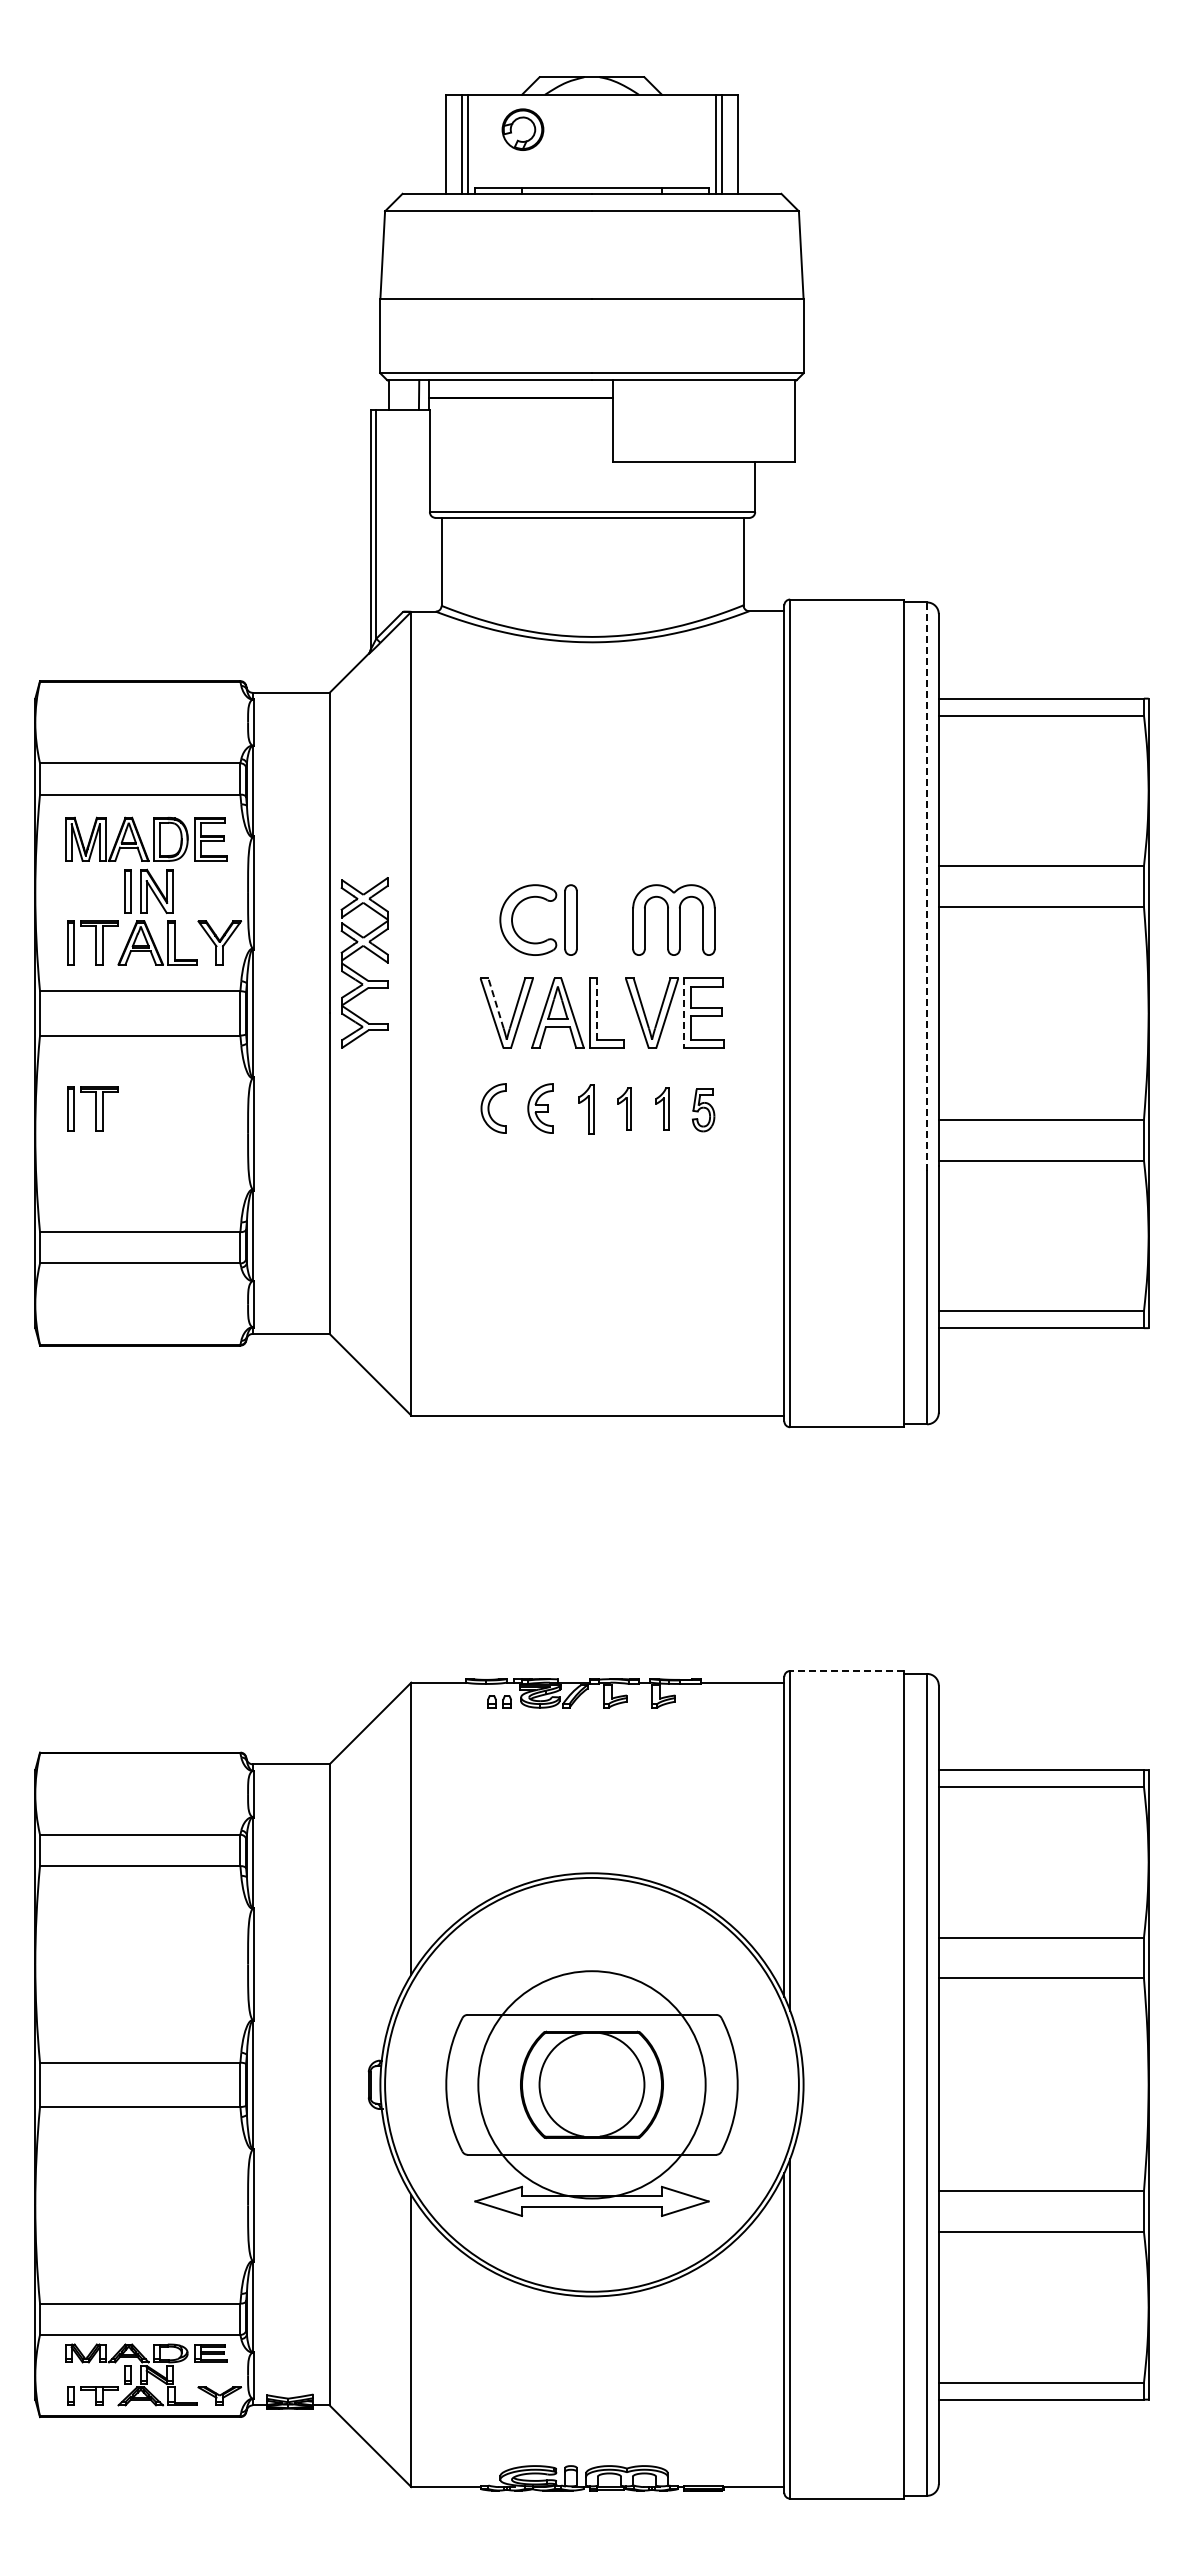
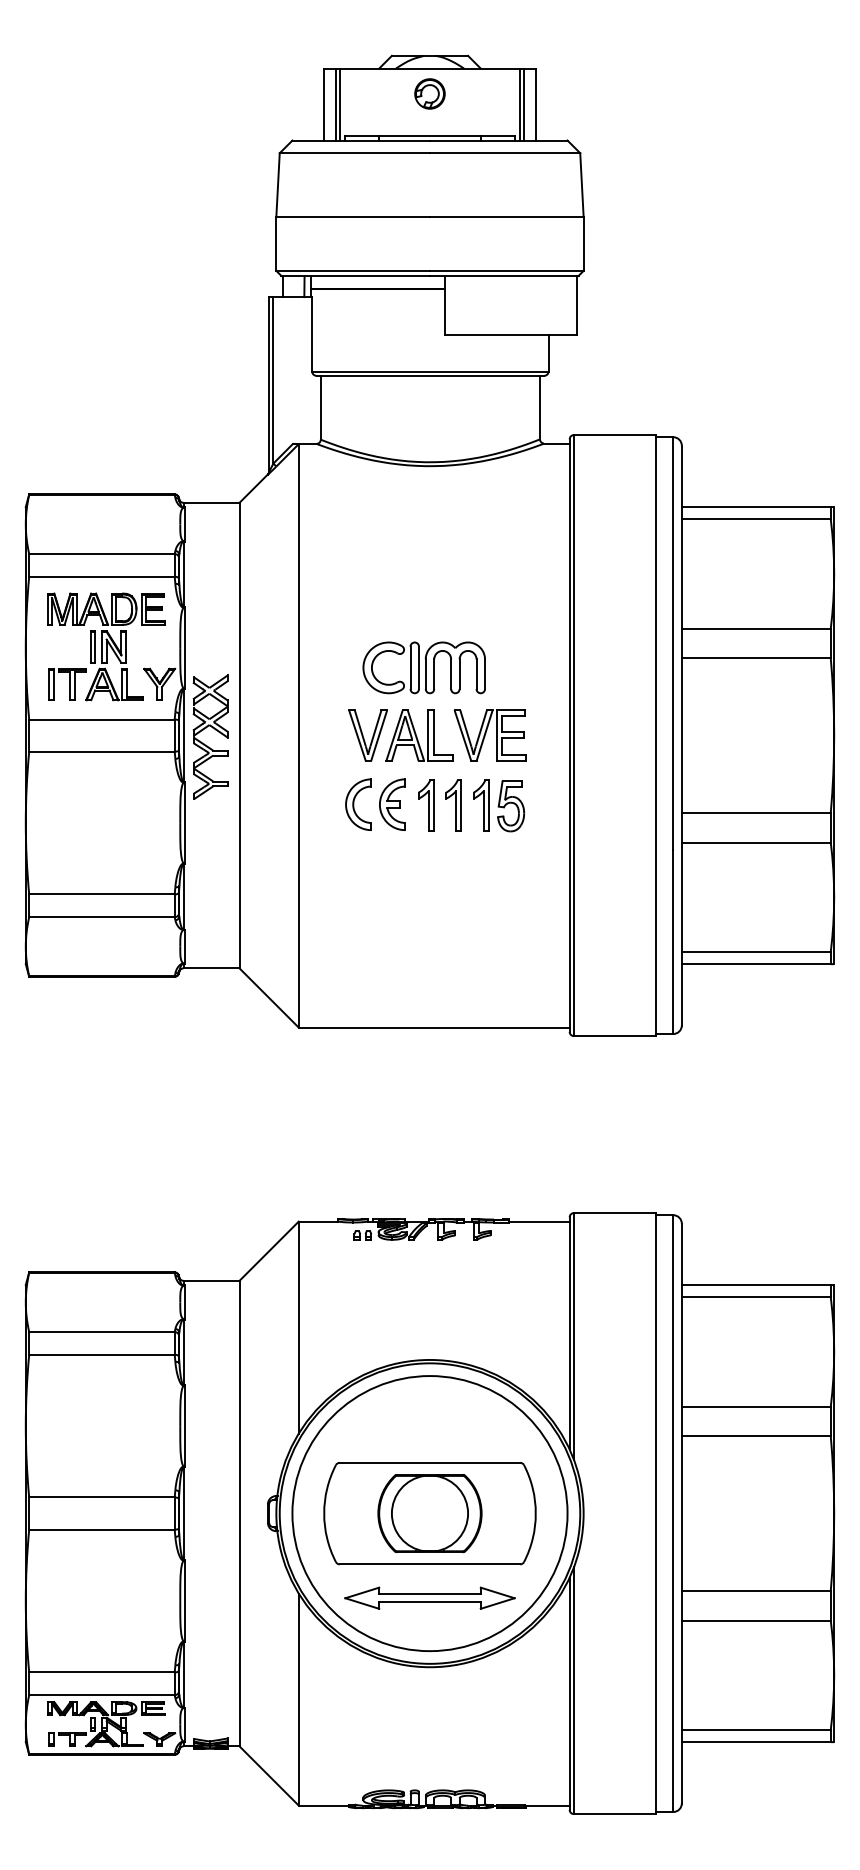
part: (522, 129) -> (429, 93), moved
line: (927, 886) -> (673, 643), dashed -> solid
part: (673, 919) -> (455, 667), moved
part: (372, 953) -> (216, 730), moved
line: (496, 1003) -> (360, 728), dashed -> solid
line: (596, 1009) -> (433, 732), dashed -> solid
line: (683, 1013) -> (496, 735), dashed -> solid
part: (92, 1108) -> (67, 804), removed
part: (493, 1108) -> (358, 804), size x1.43
part: (540, 1108) -> (392, 804), size x1.43
part: (586, 1108) -> (426, 804), size x1.43
part: (624, 1108) -> (453, 804), size x1.67
part: (662, 1108) -> (481, 804), size x1.67
part: (703, 1110) -> (510, 806), size x1.67
line: (847, 1671) -> (615, 1213), dashed -> solid
circle: (591, 2084) -> (429, 1513), size x1.67

